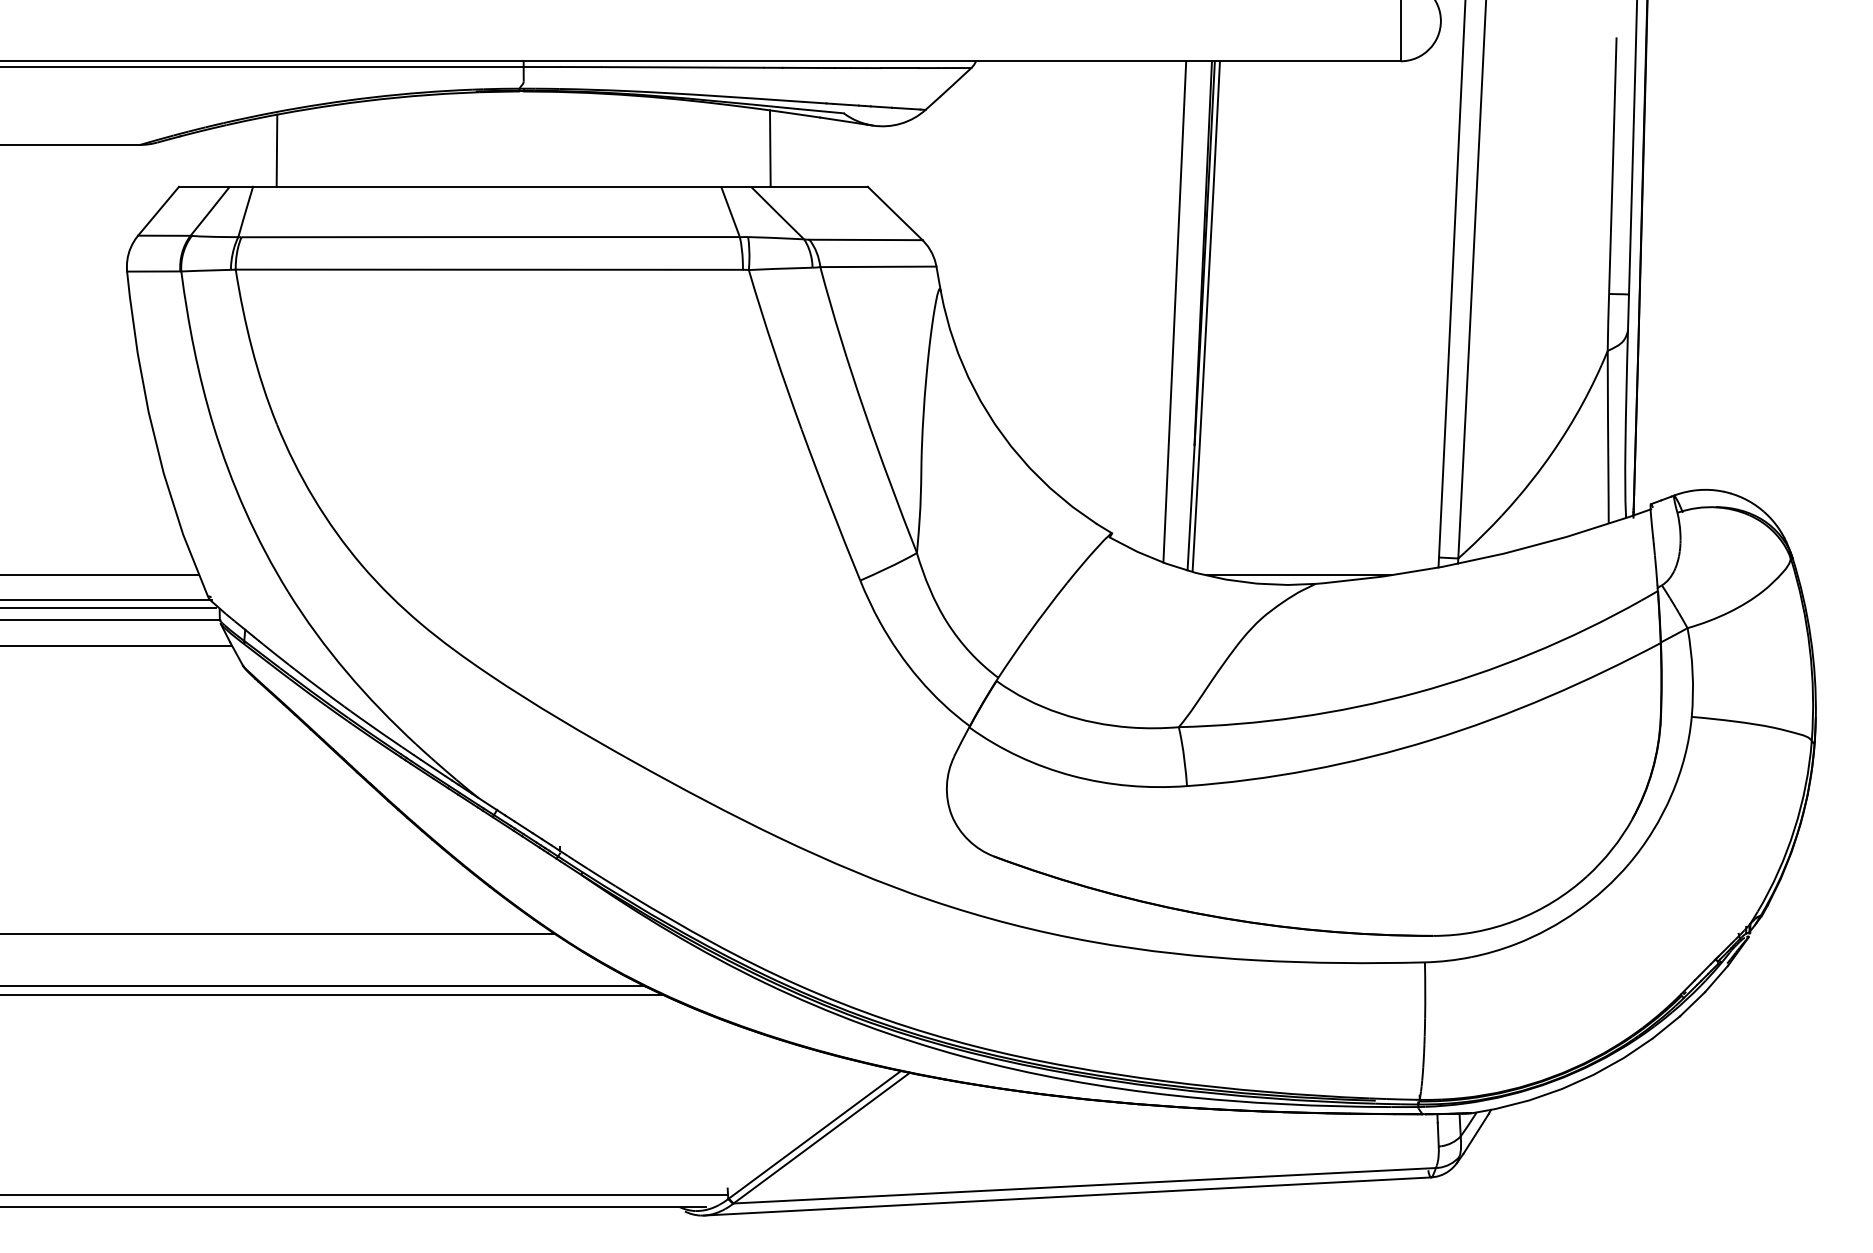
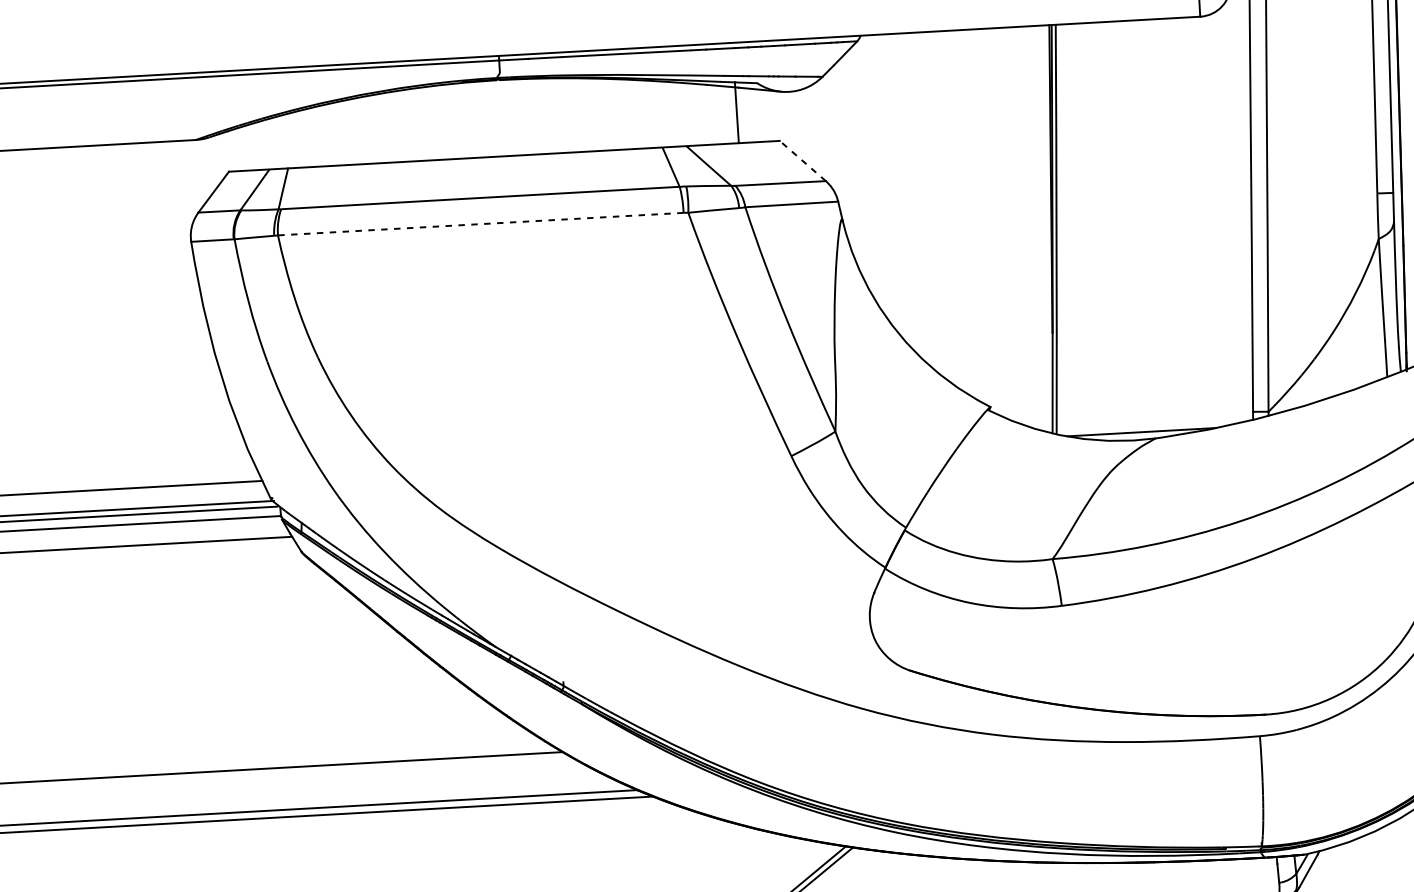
line: (770, 148) -> (737, 112), moved
line: (276, 150) -> (305, 138), removed
line: (894, 213) -> (802, 161), solid -> dashed
line: (489, 269) -> (480, 223), solid -> dashed
line: (1174, 311) -> (1030, 226), removed

